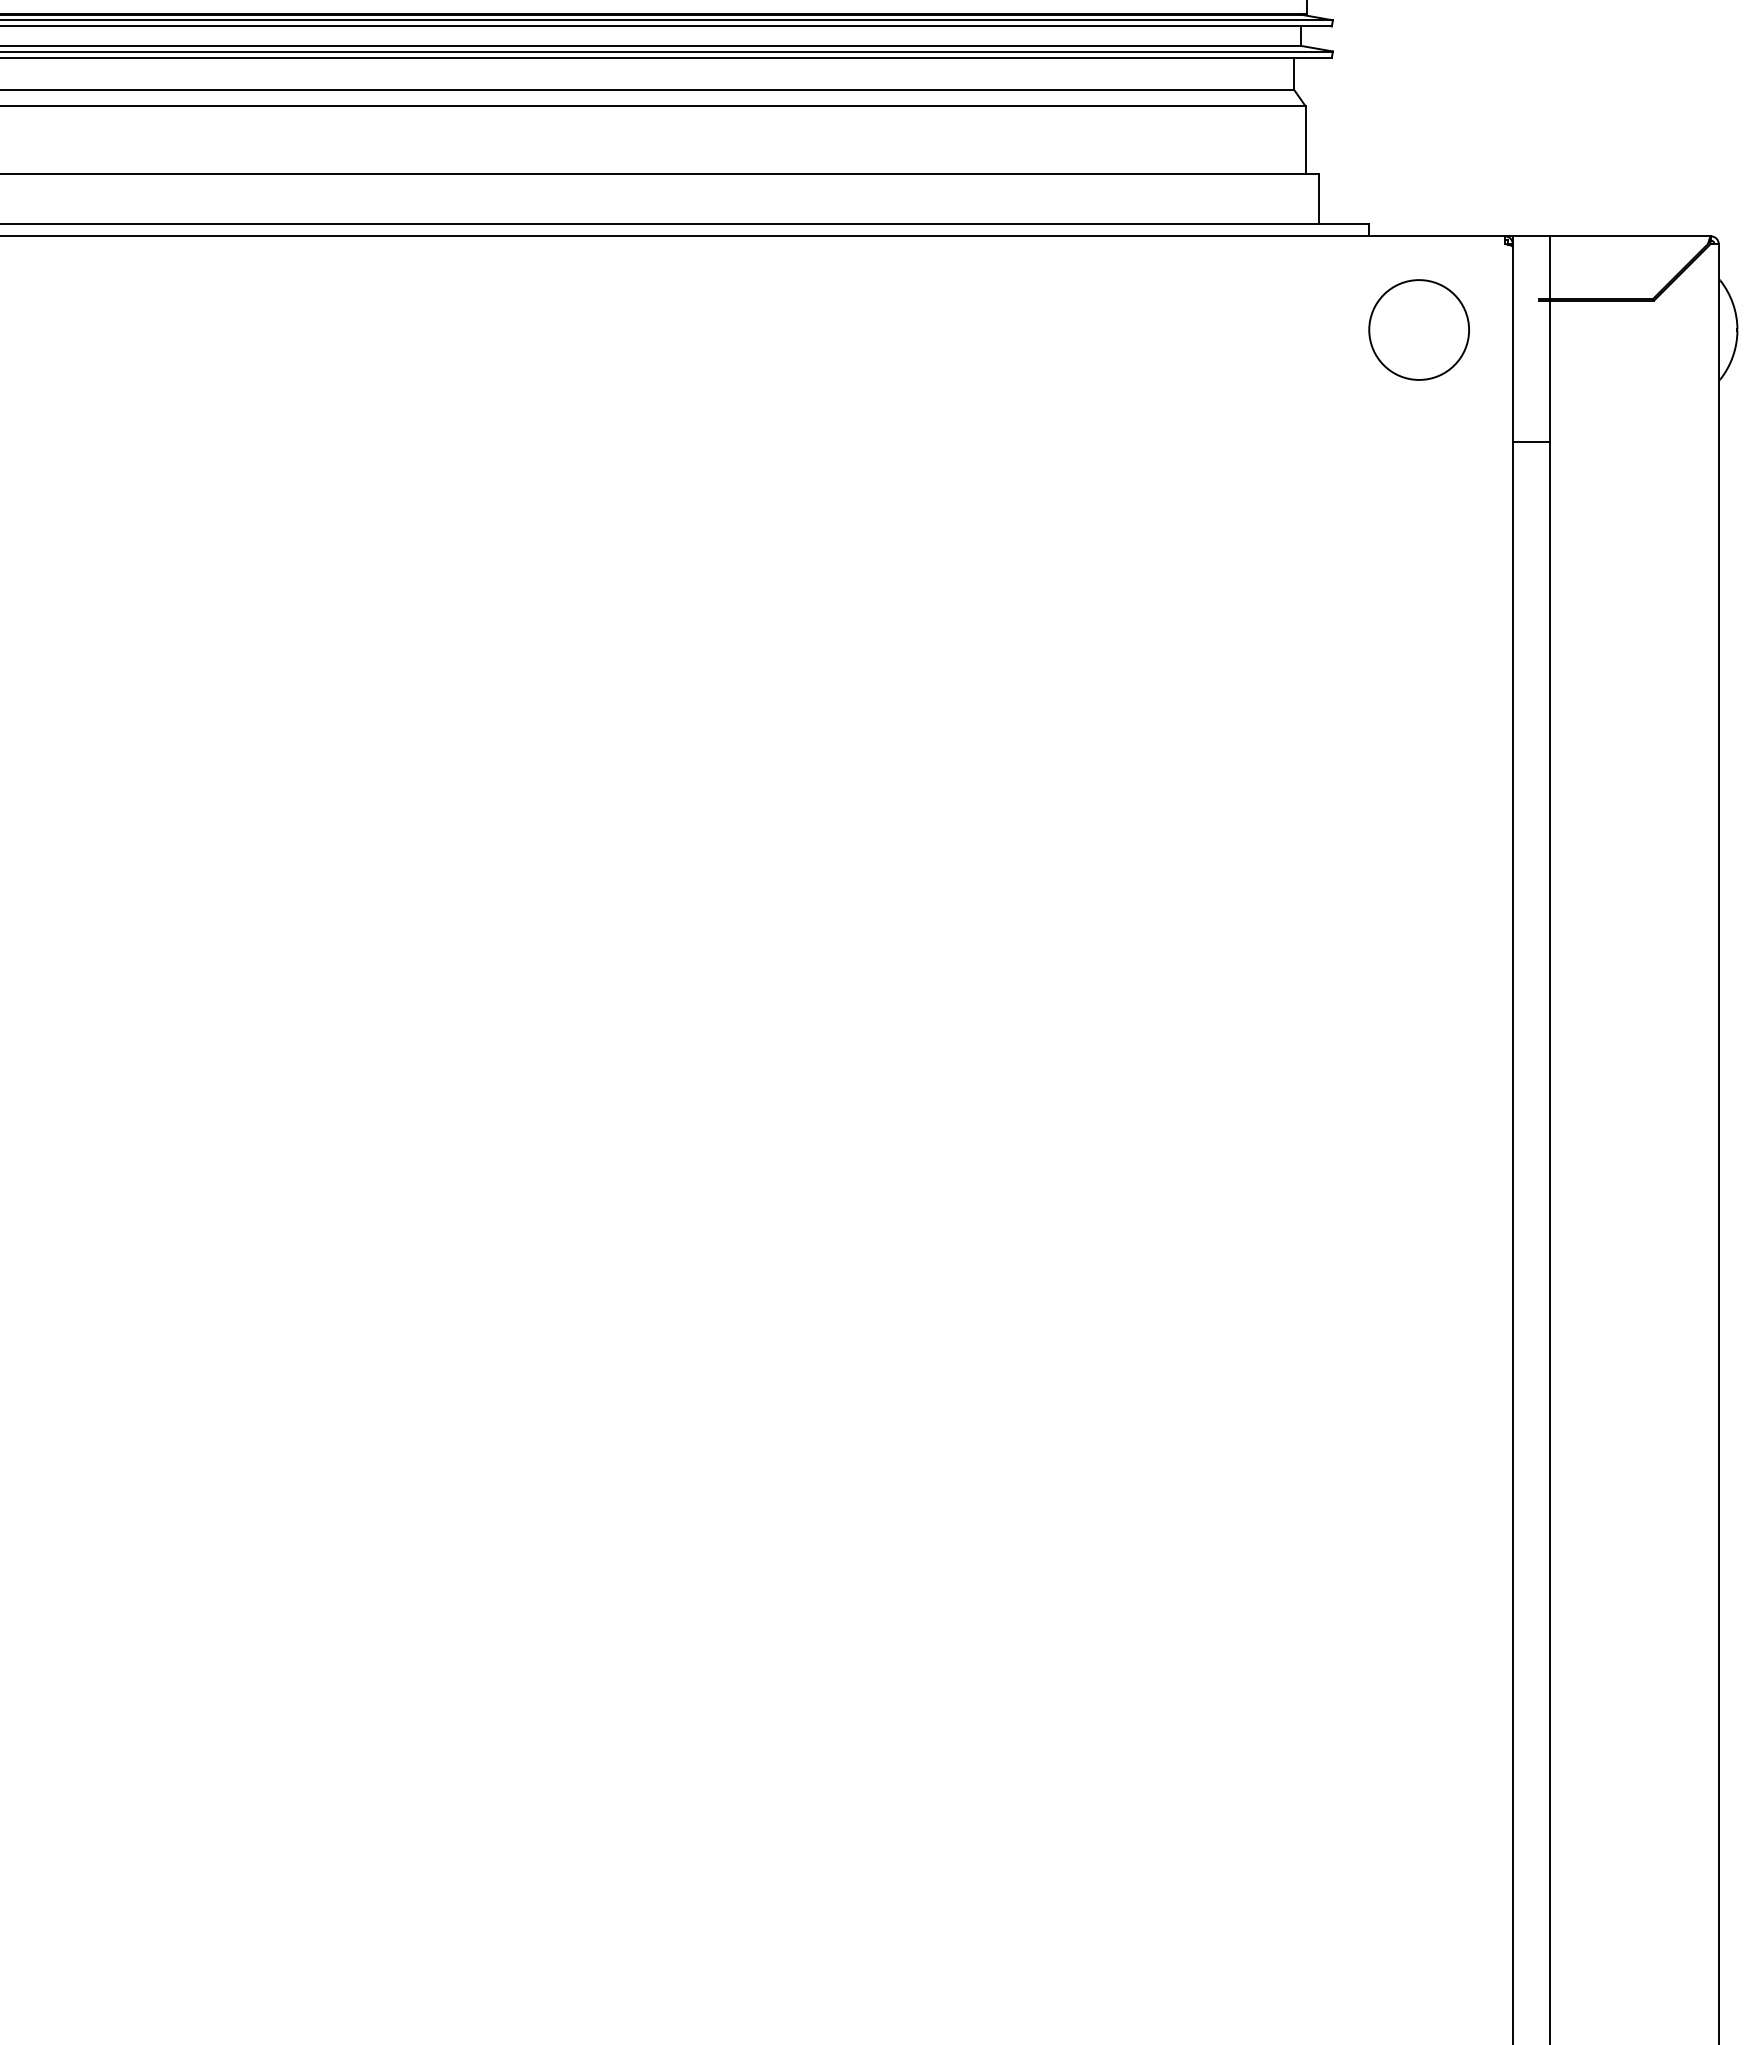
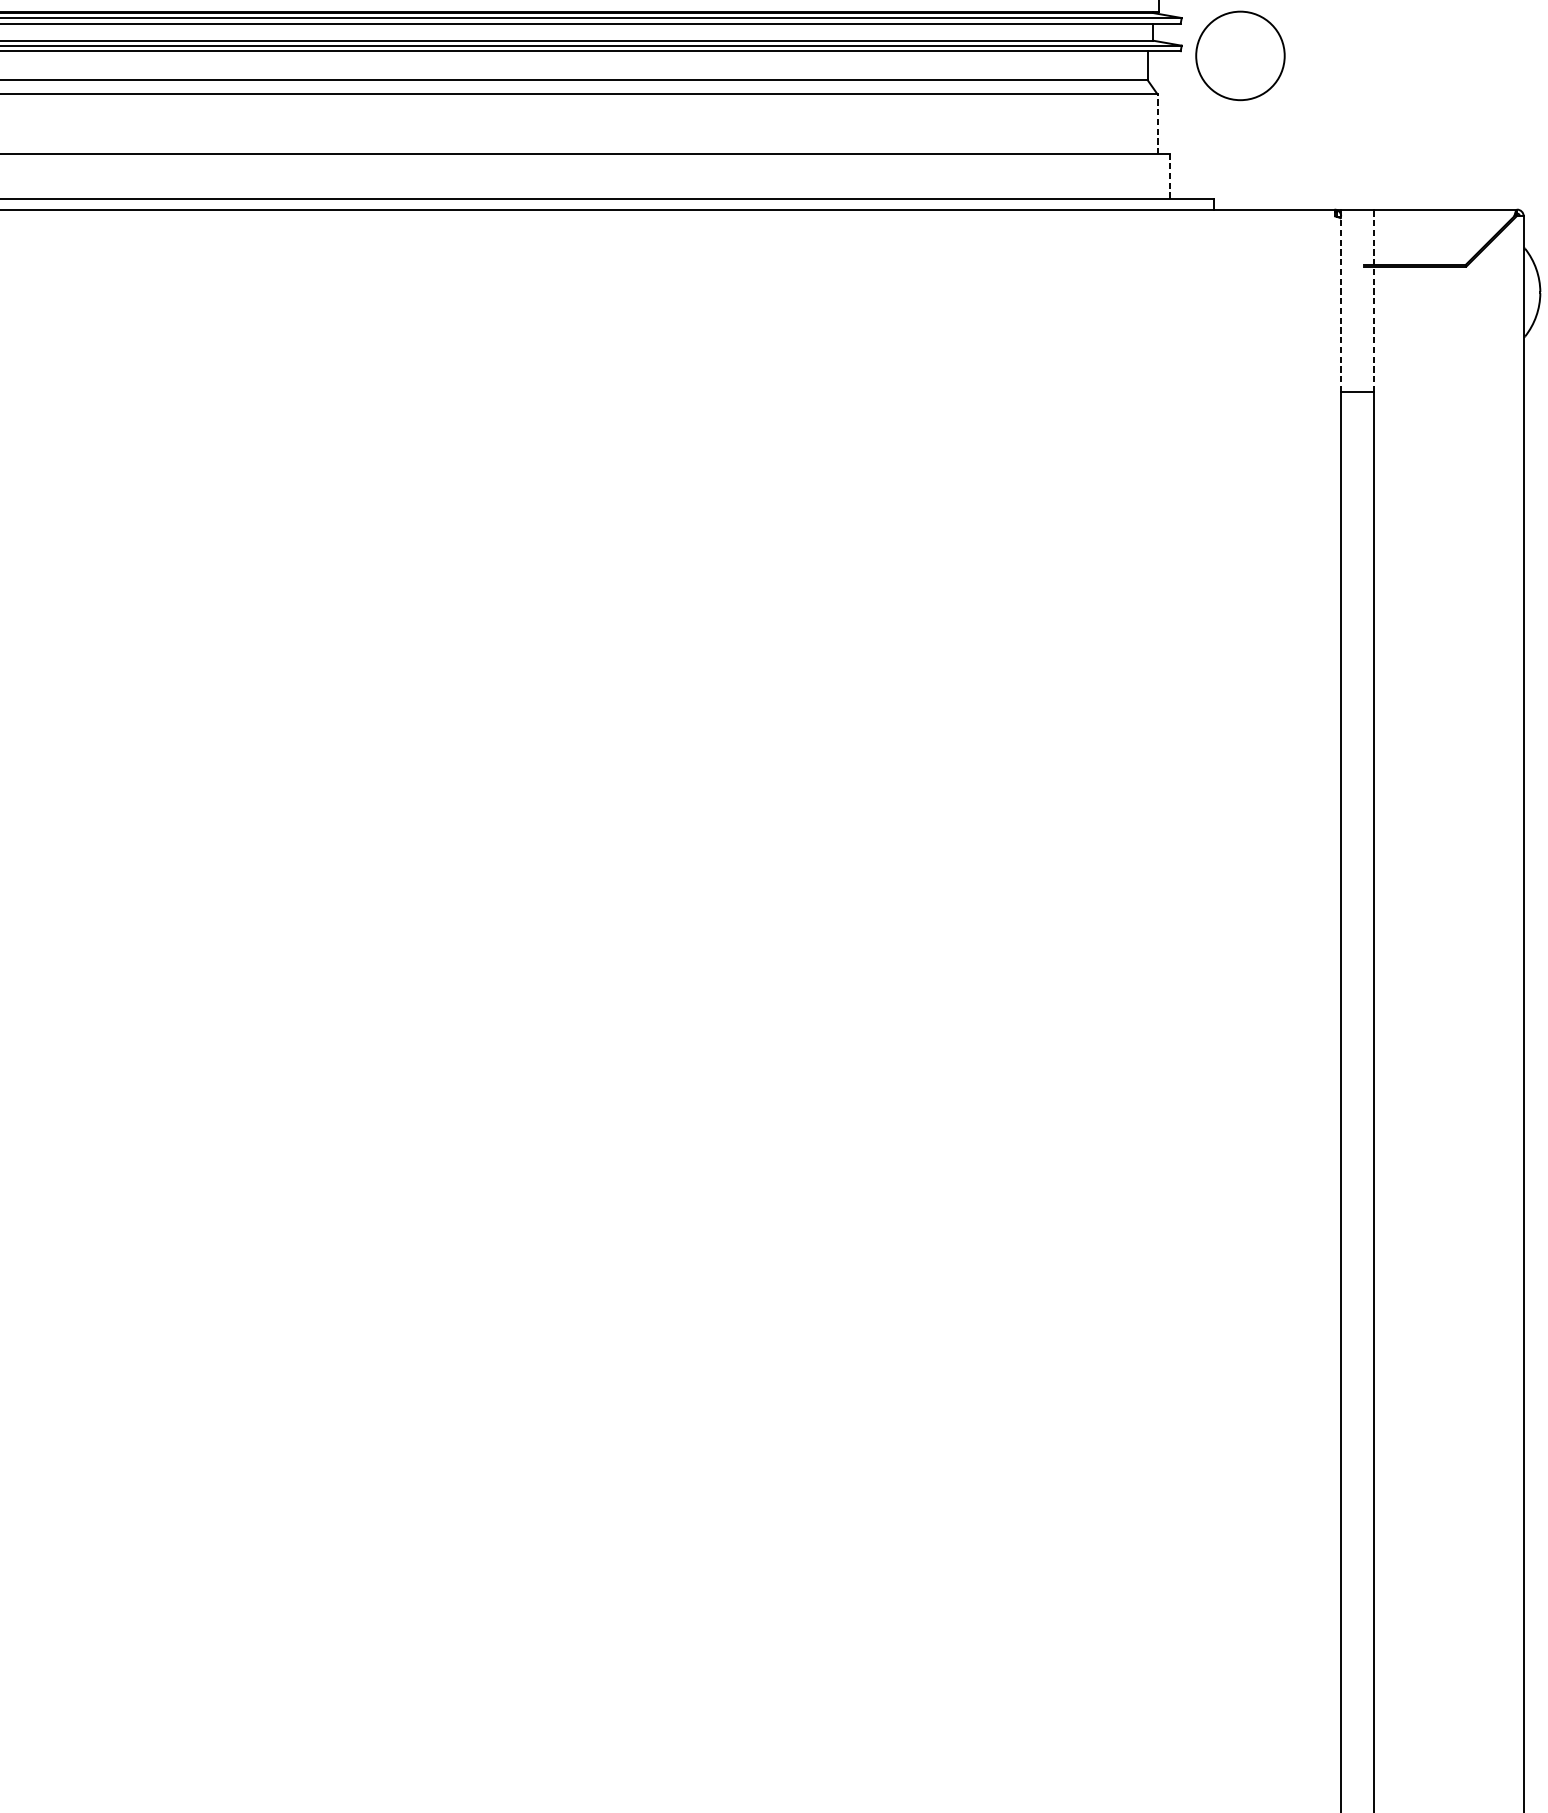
line: (1305, 140) -> (1157, 124), solid -> dashed
line: (1319, 198) -> (1169, 176), solid -> dashed
circle: (1418, 329) -> (1239, 55), moved
line: (1512, 339) -> (1340, 301), solid -> dashed
line: (1550, 339) -> (1374, 301), solid -> dashed

